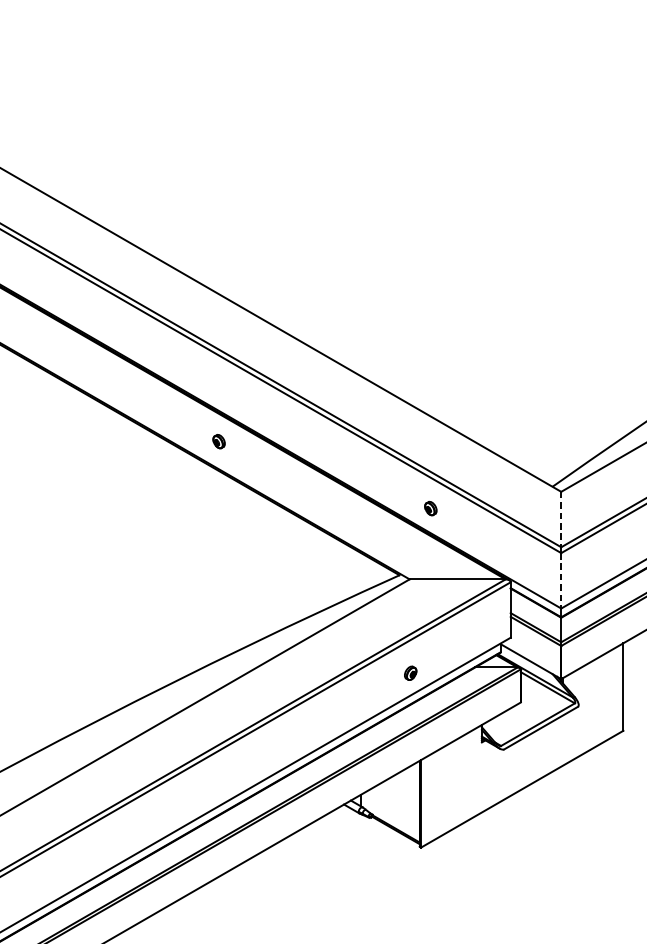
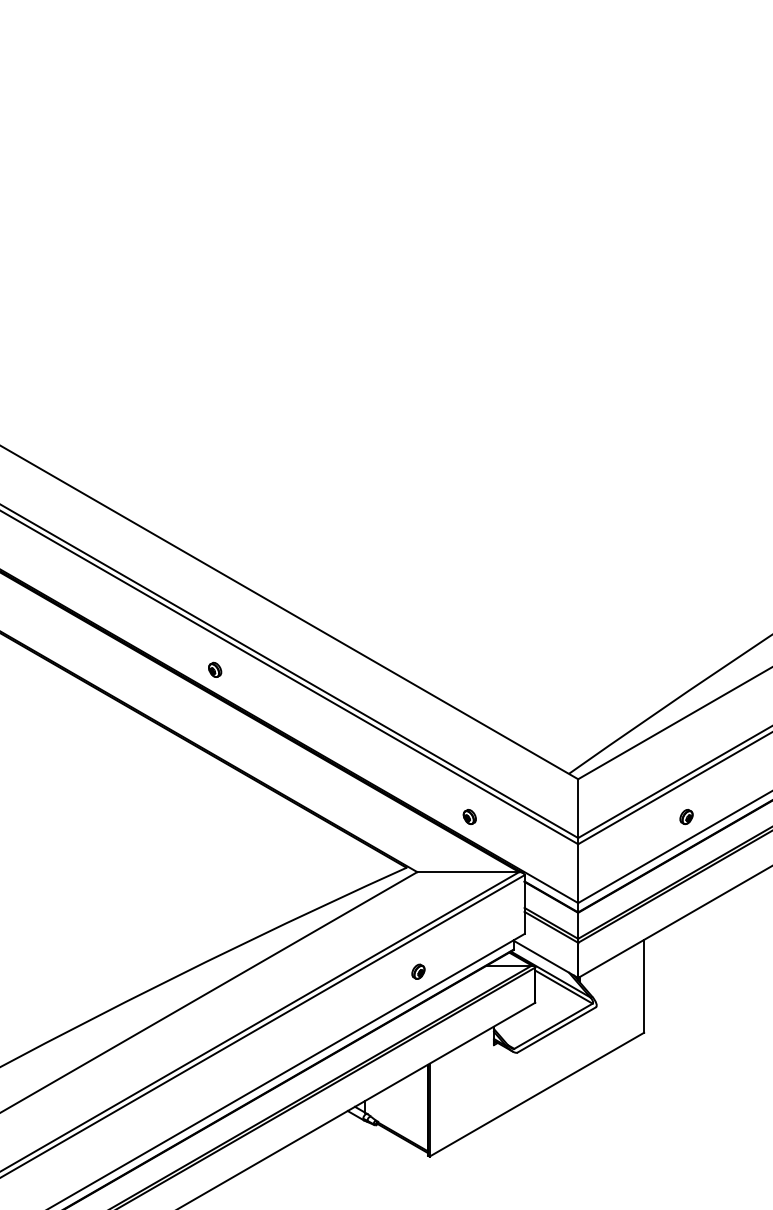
part: (219, 441) -> (215, 669), moved
part: (430, 508) -> (469, 816), moved
line: (561, 520) -> (578, 809), dashed -> solid
line: (561, 581) -> (578, 874), dashed -> solid

